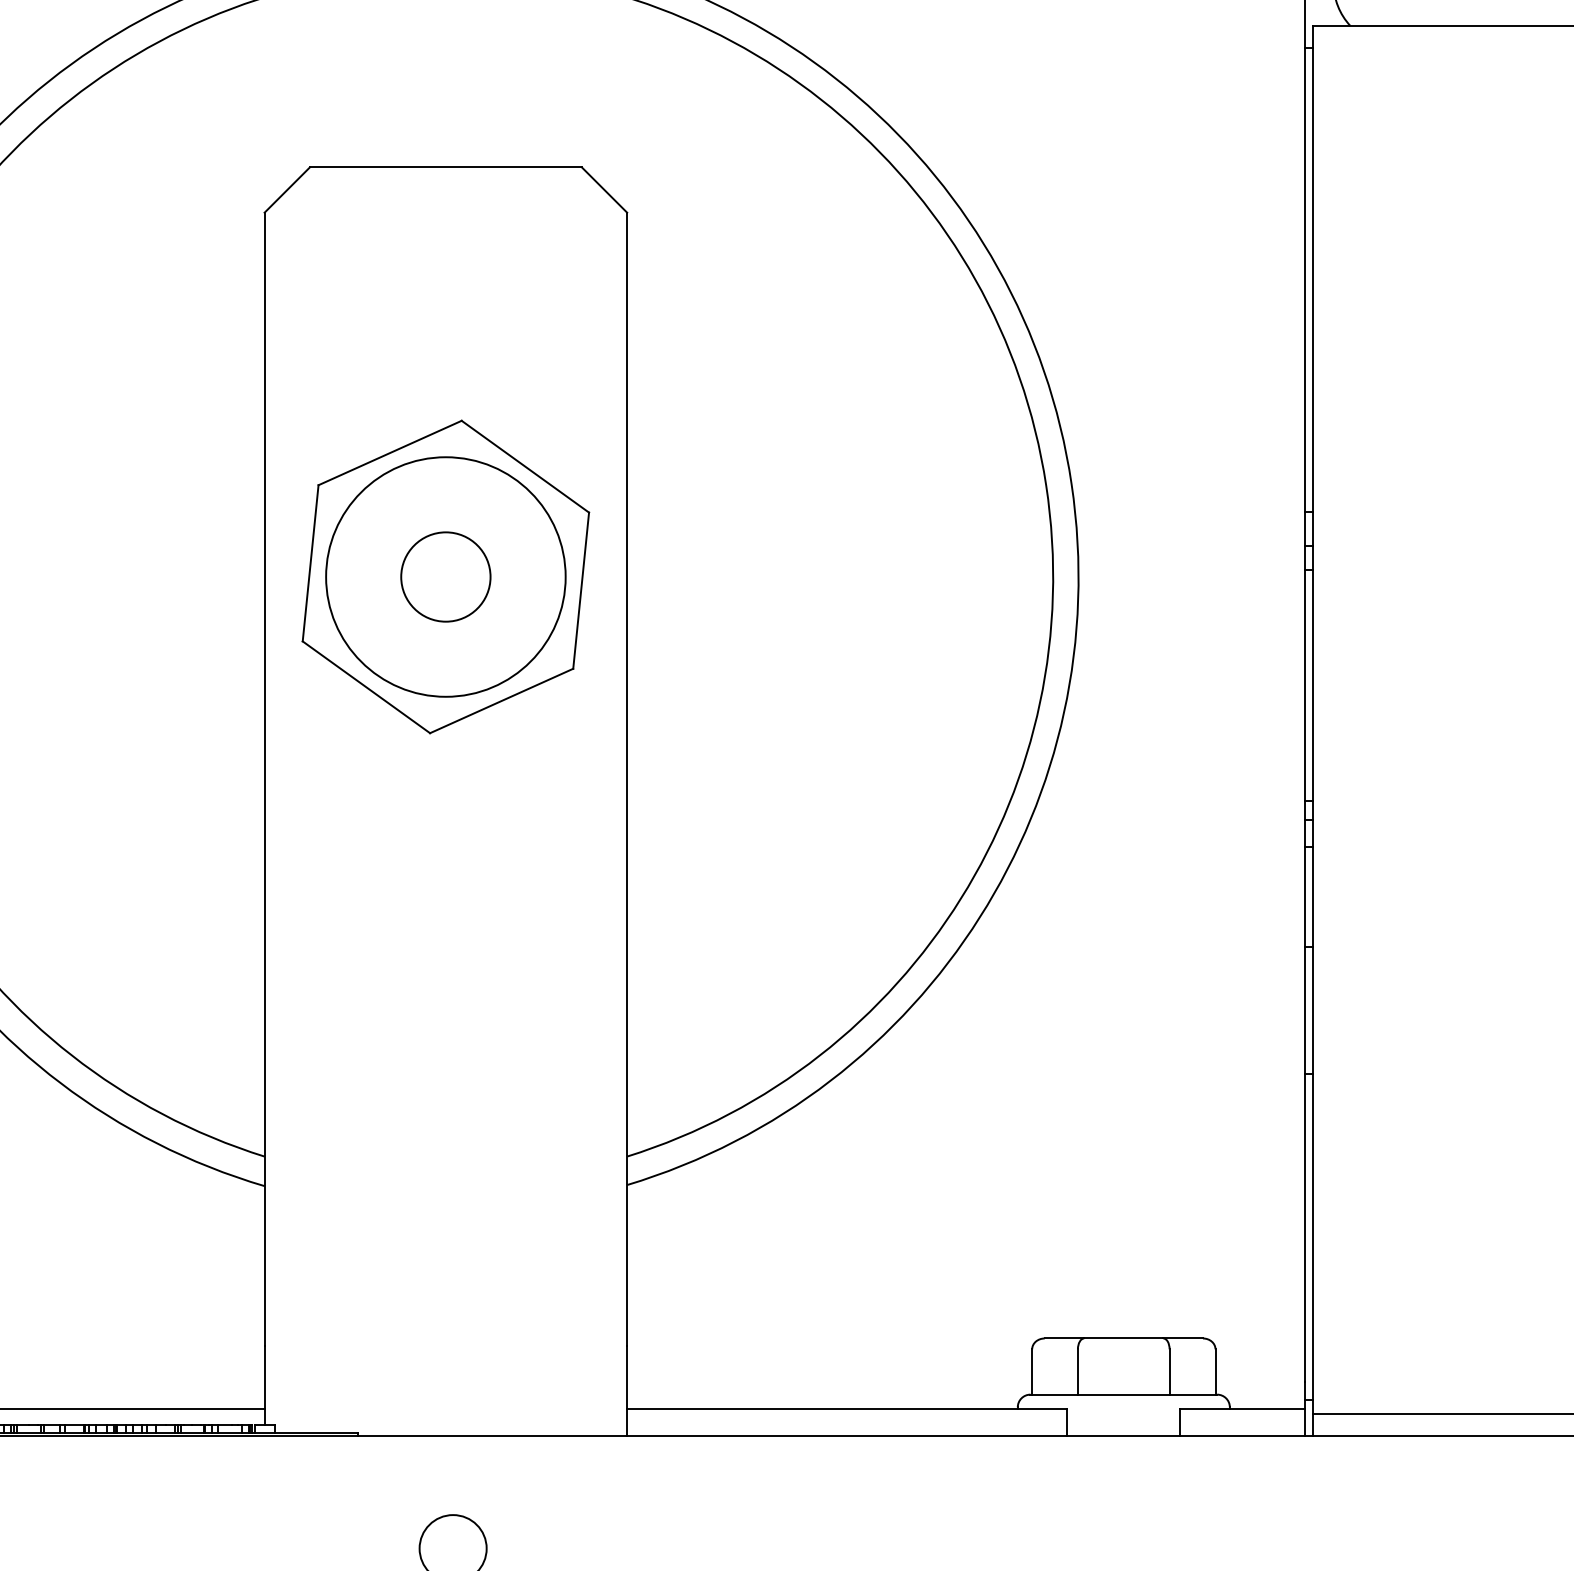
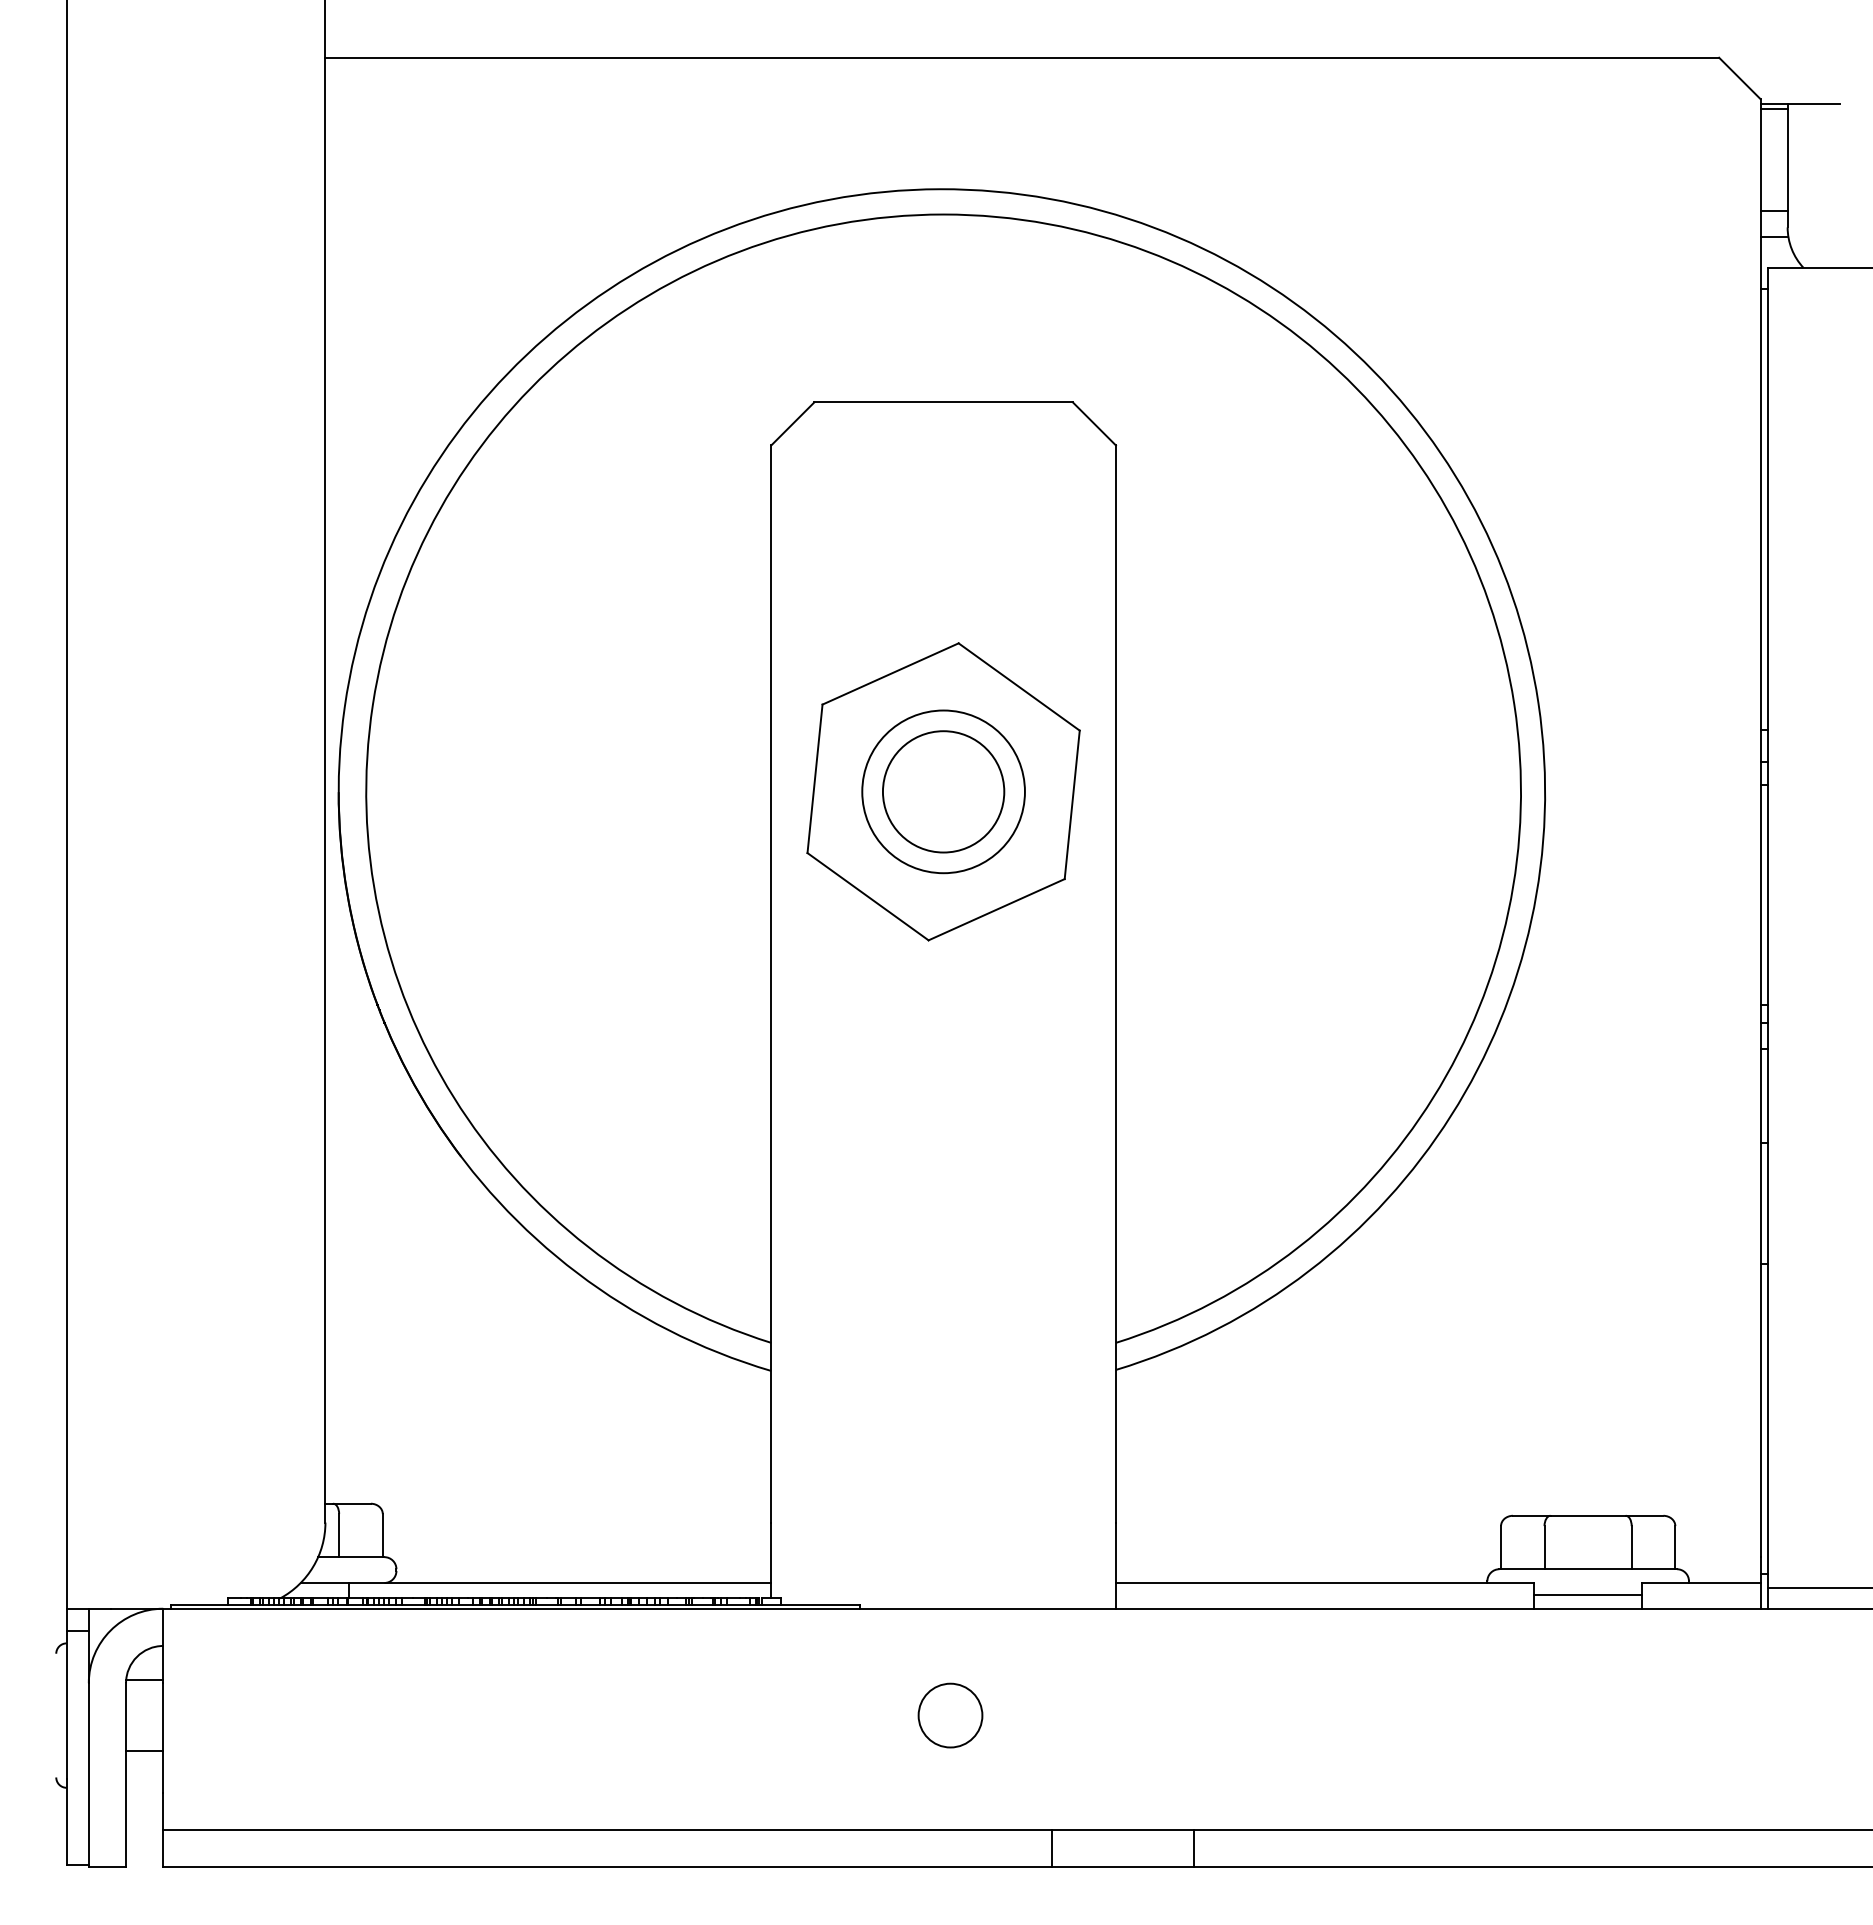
circle: (445, 576) -> (943, 791), size x0.71
circle: (445, 576) -> (943, 791), size x1.43
line: (1123, 1422) -> (1587, 1595), added

